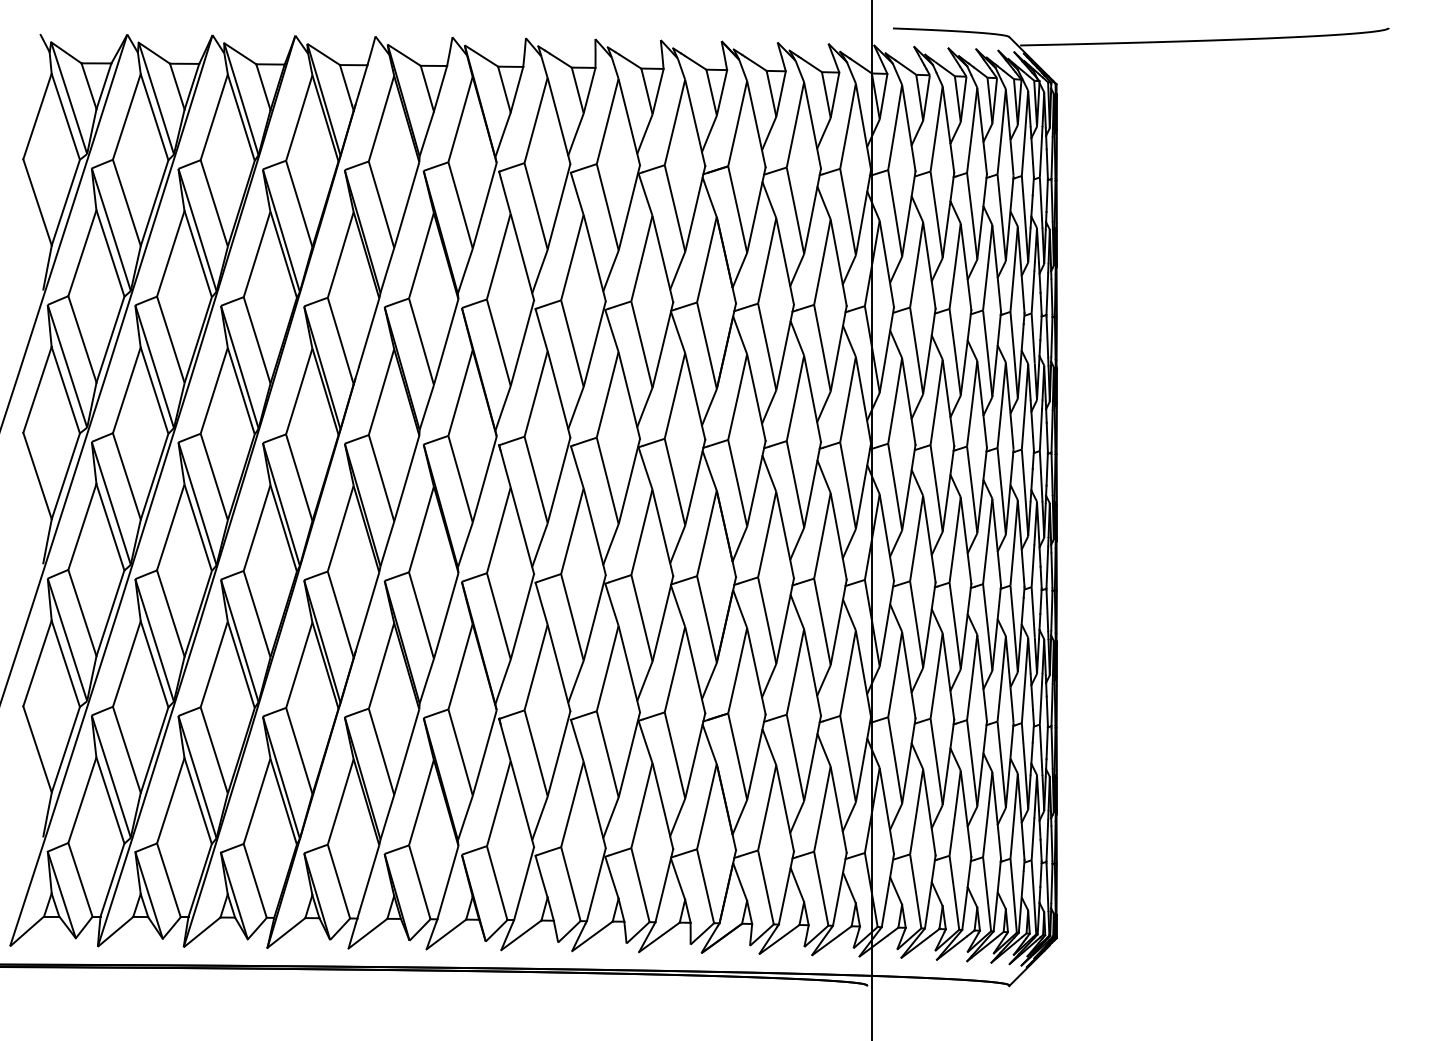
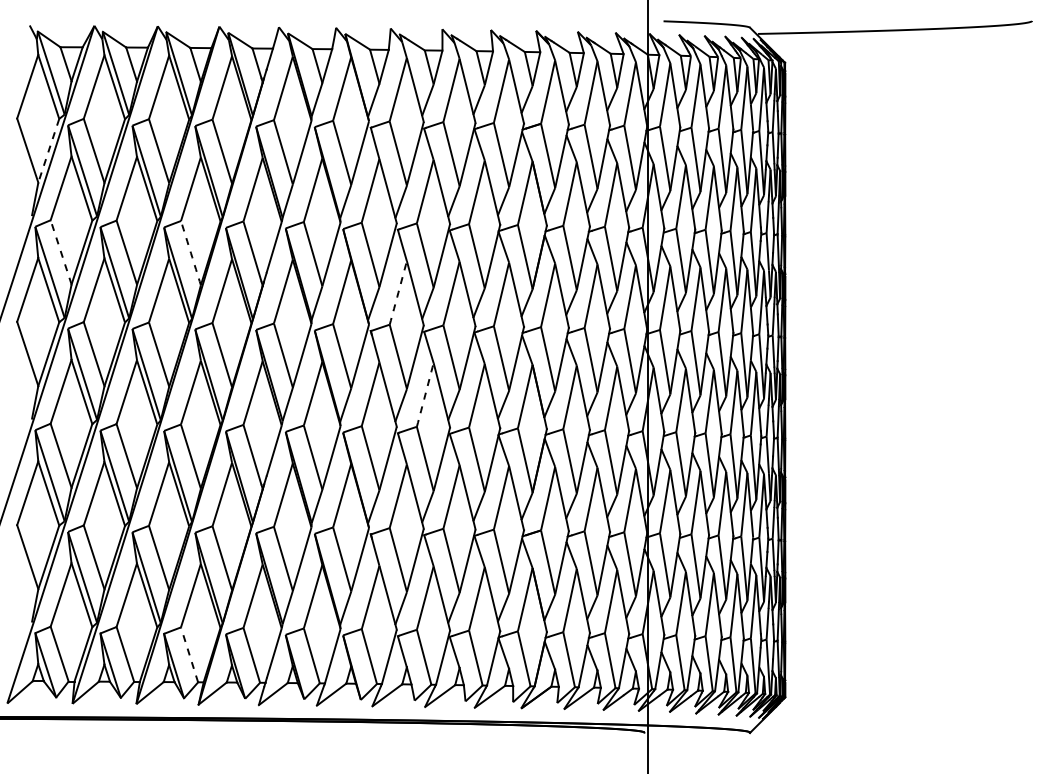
line: (65, 202) -> (48, 150), solid -> dashed
line: (82, 339) -> (61, 252), solid -> dashed
arc: (256, 340) -> (190, 253), solid -> dashed
arc: (536, 393) -> (398, 292), solid -> dashed
arc: (572, 531) -> (425, 395), solid -> dashed
line: (255, 880) -> (189, 654), solid -> dashed

